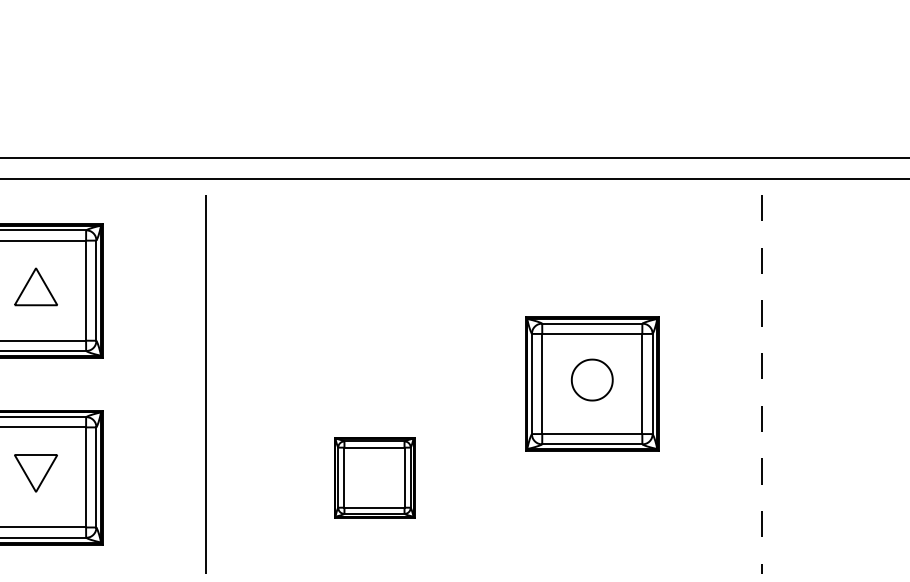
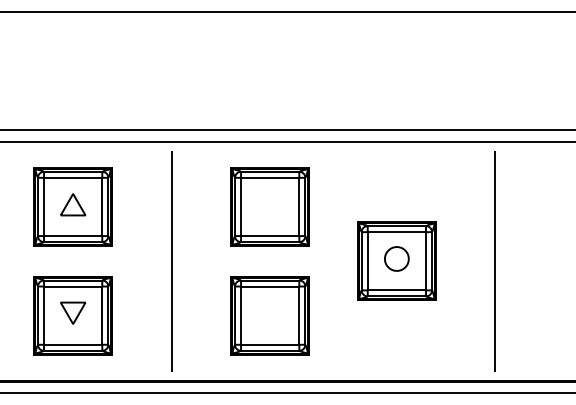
part: (373, 289) -> (269, 206), added
line: (761, 384) -> (495, 261), dashed -> solid
part: (373, 477) -> (269, 315), size x1.67

